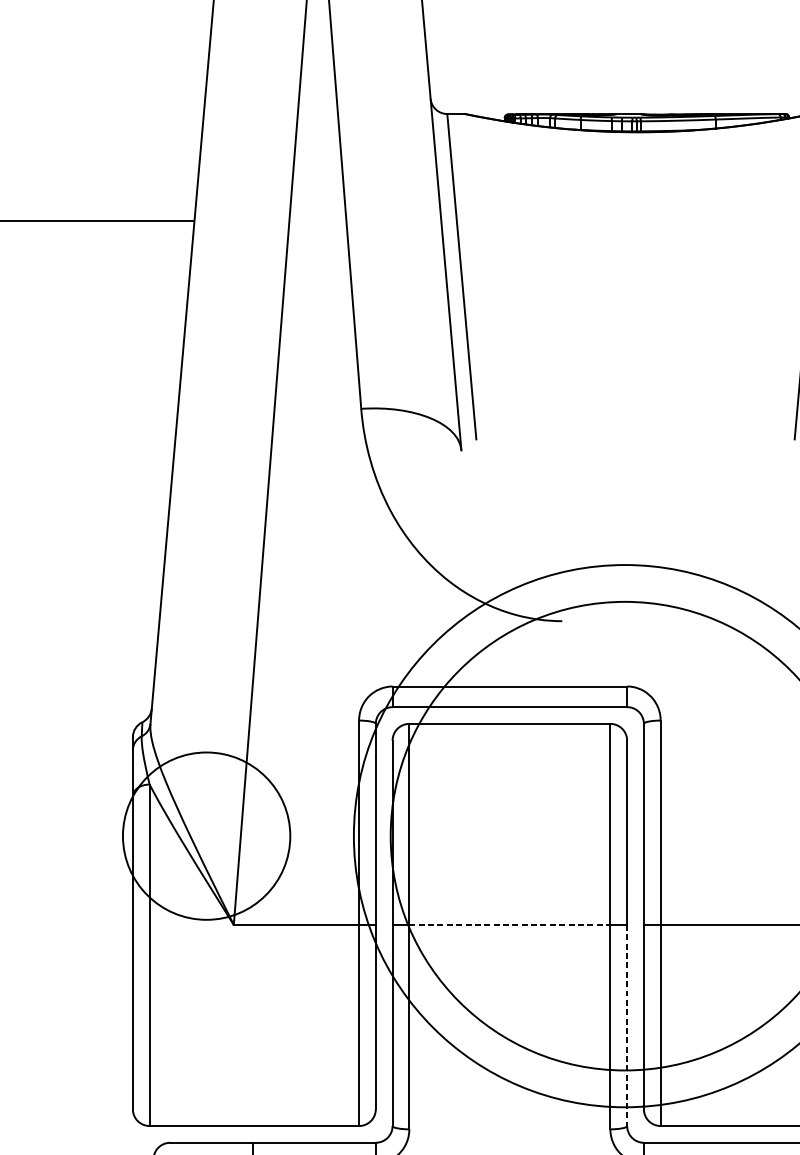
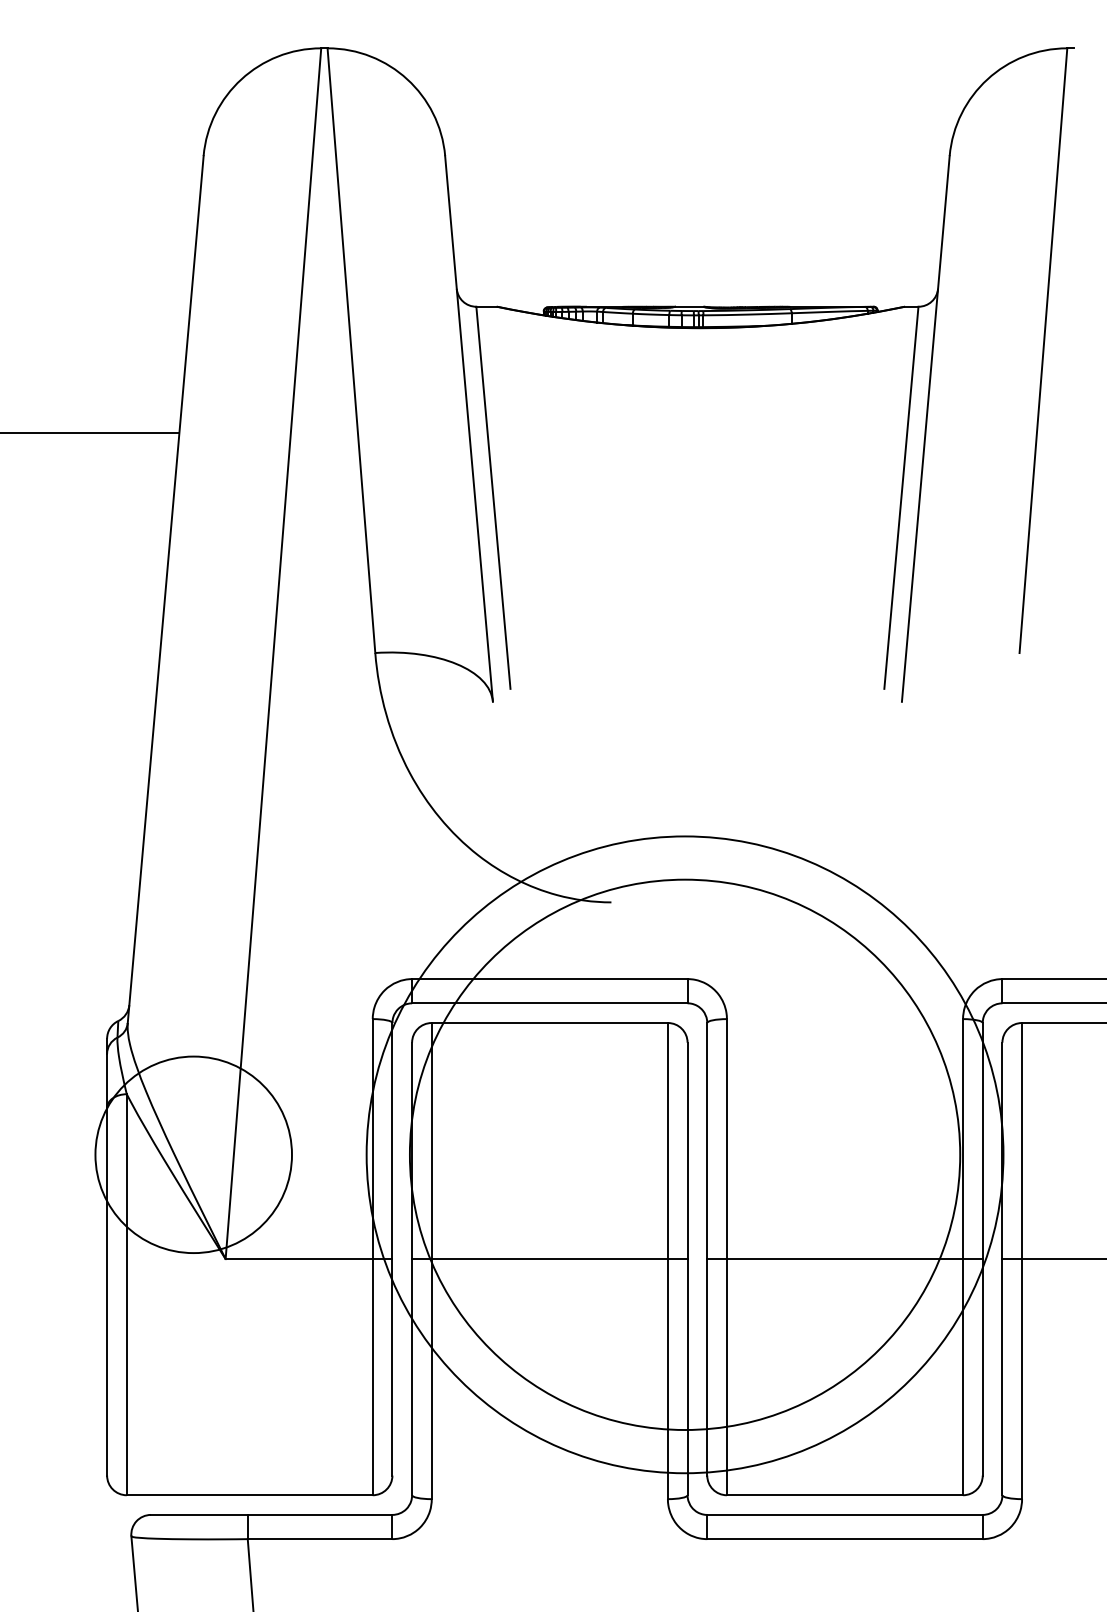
line: (510, 925) -> (550, 1259), dashed -> solid
line: (627, 1025) -> (687, 1377), dashed -> solid

